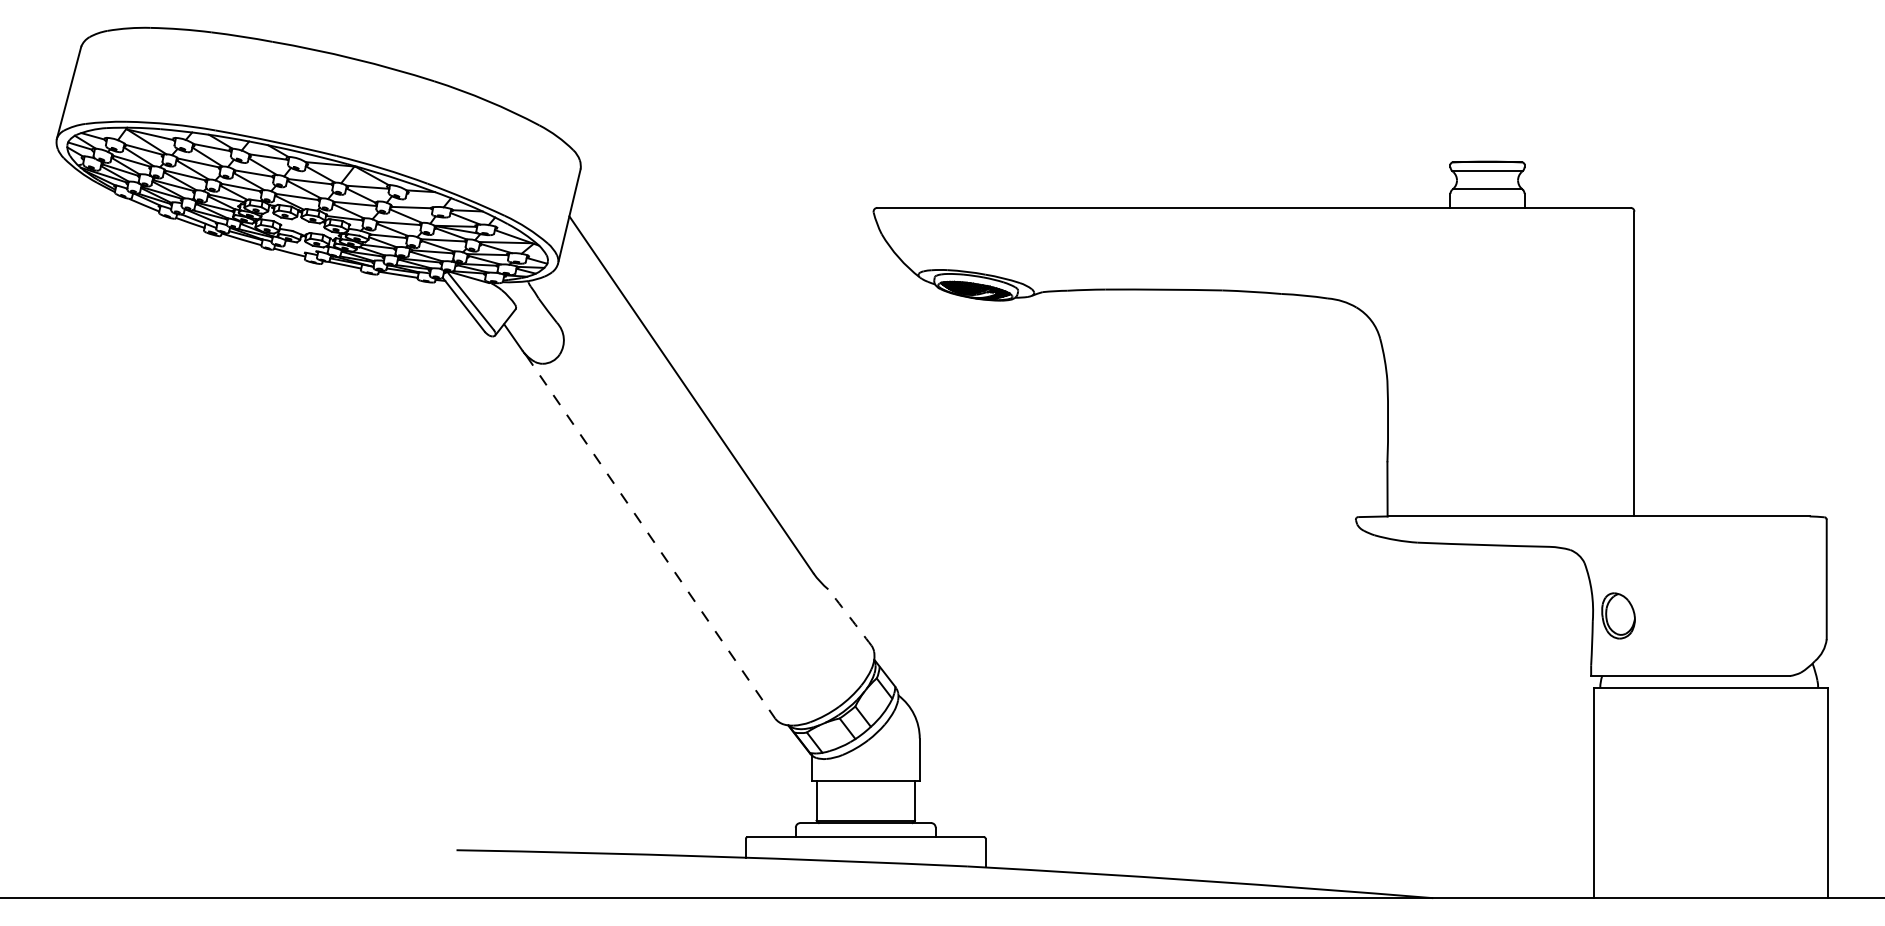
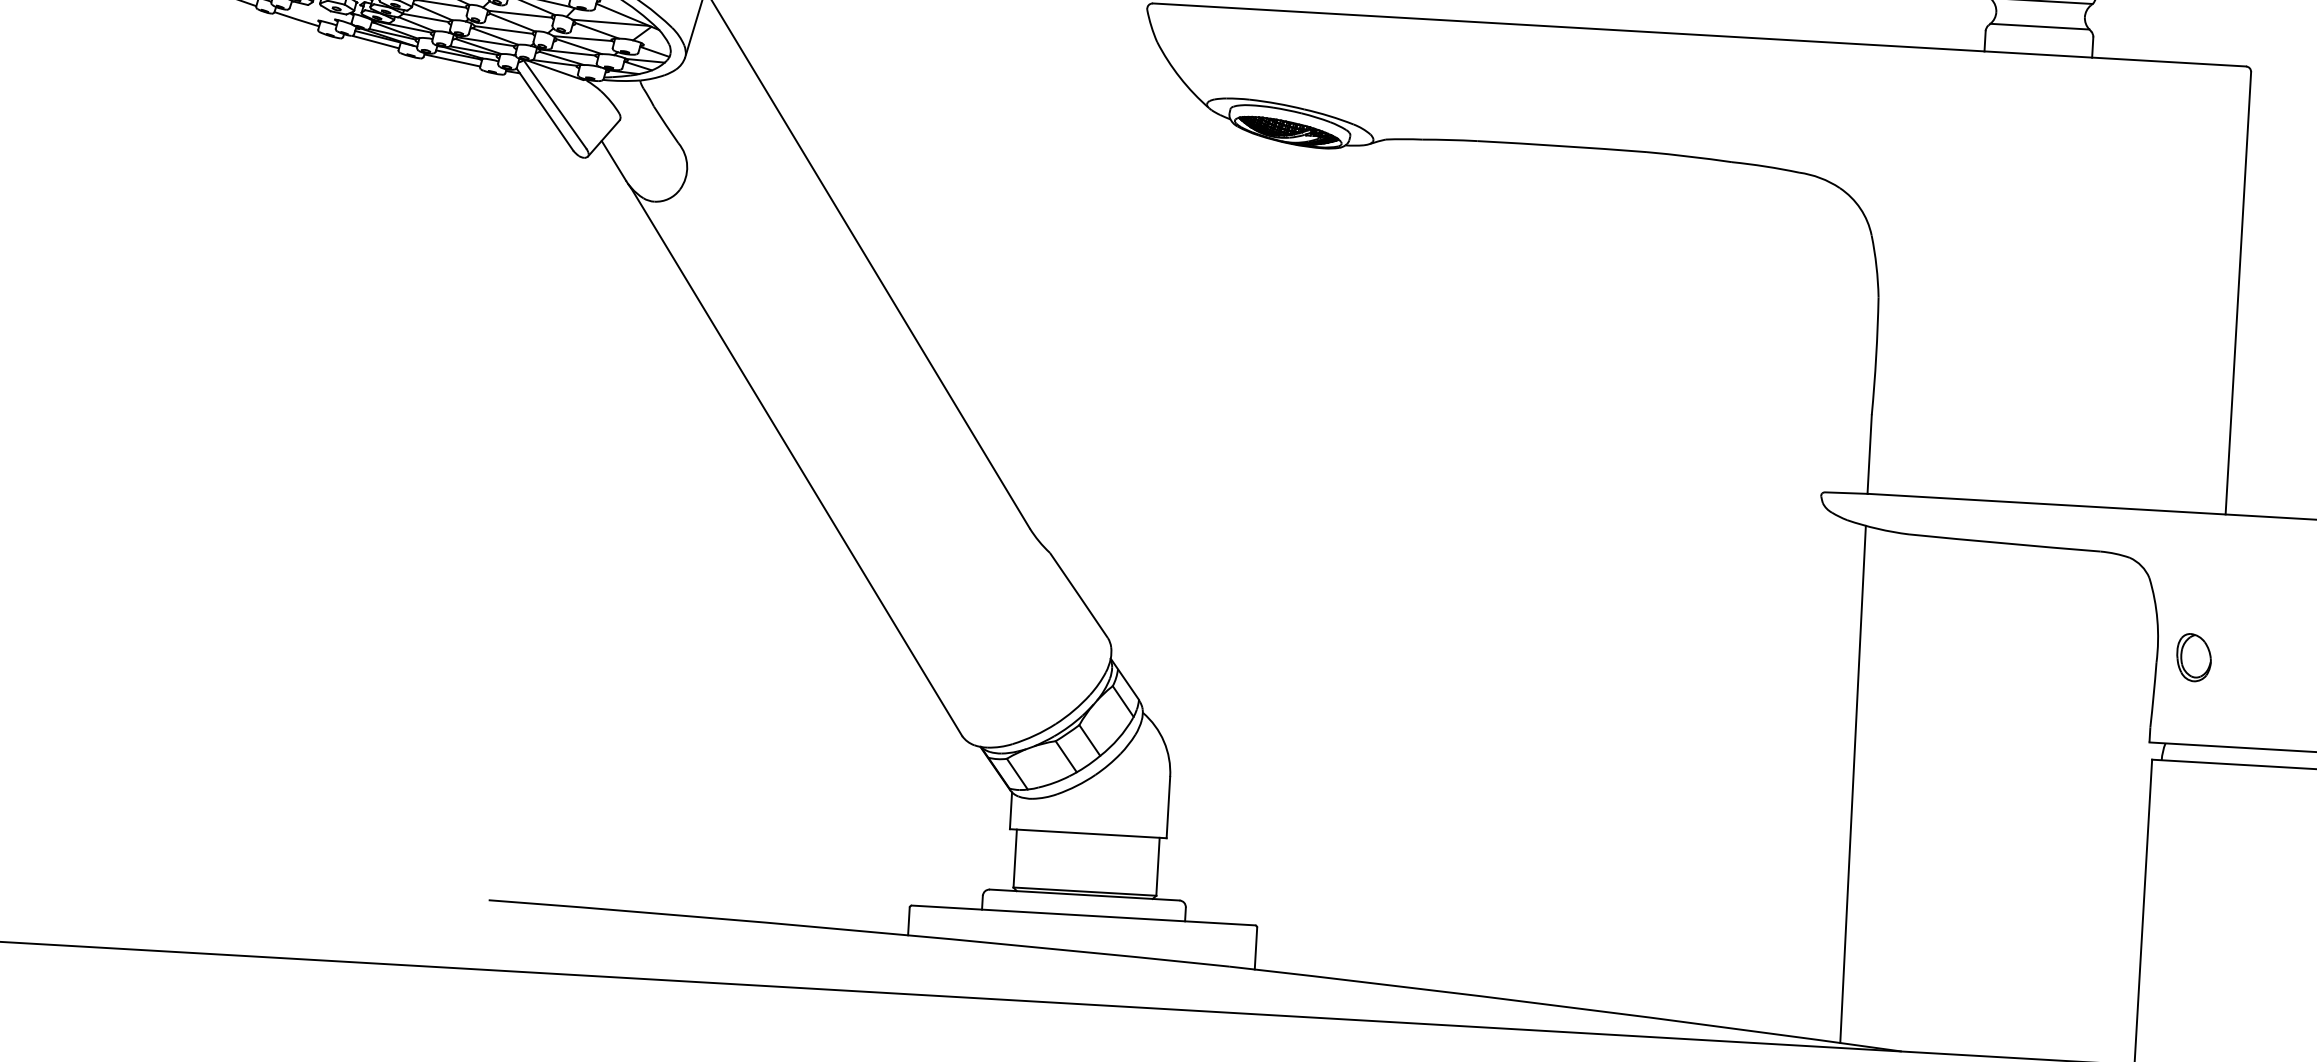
line: (651, 537) -> (797, 462), dashed -> solid
part: (1617, 616) -> (2192, 658), size x0.71
arc: (849, 617) -> (1078, 595), dashed -> solid
line: (1388, 716) -> (1852, 784), added

